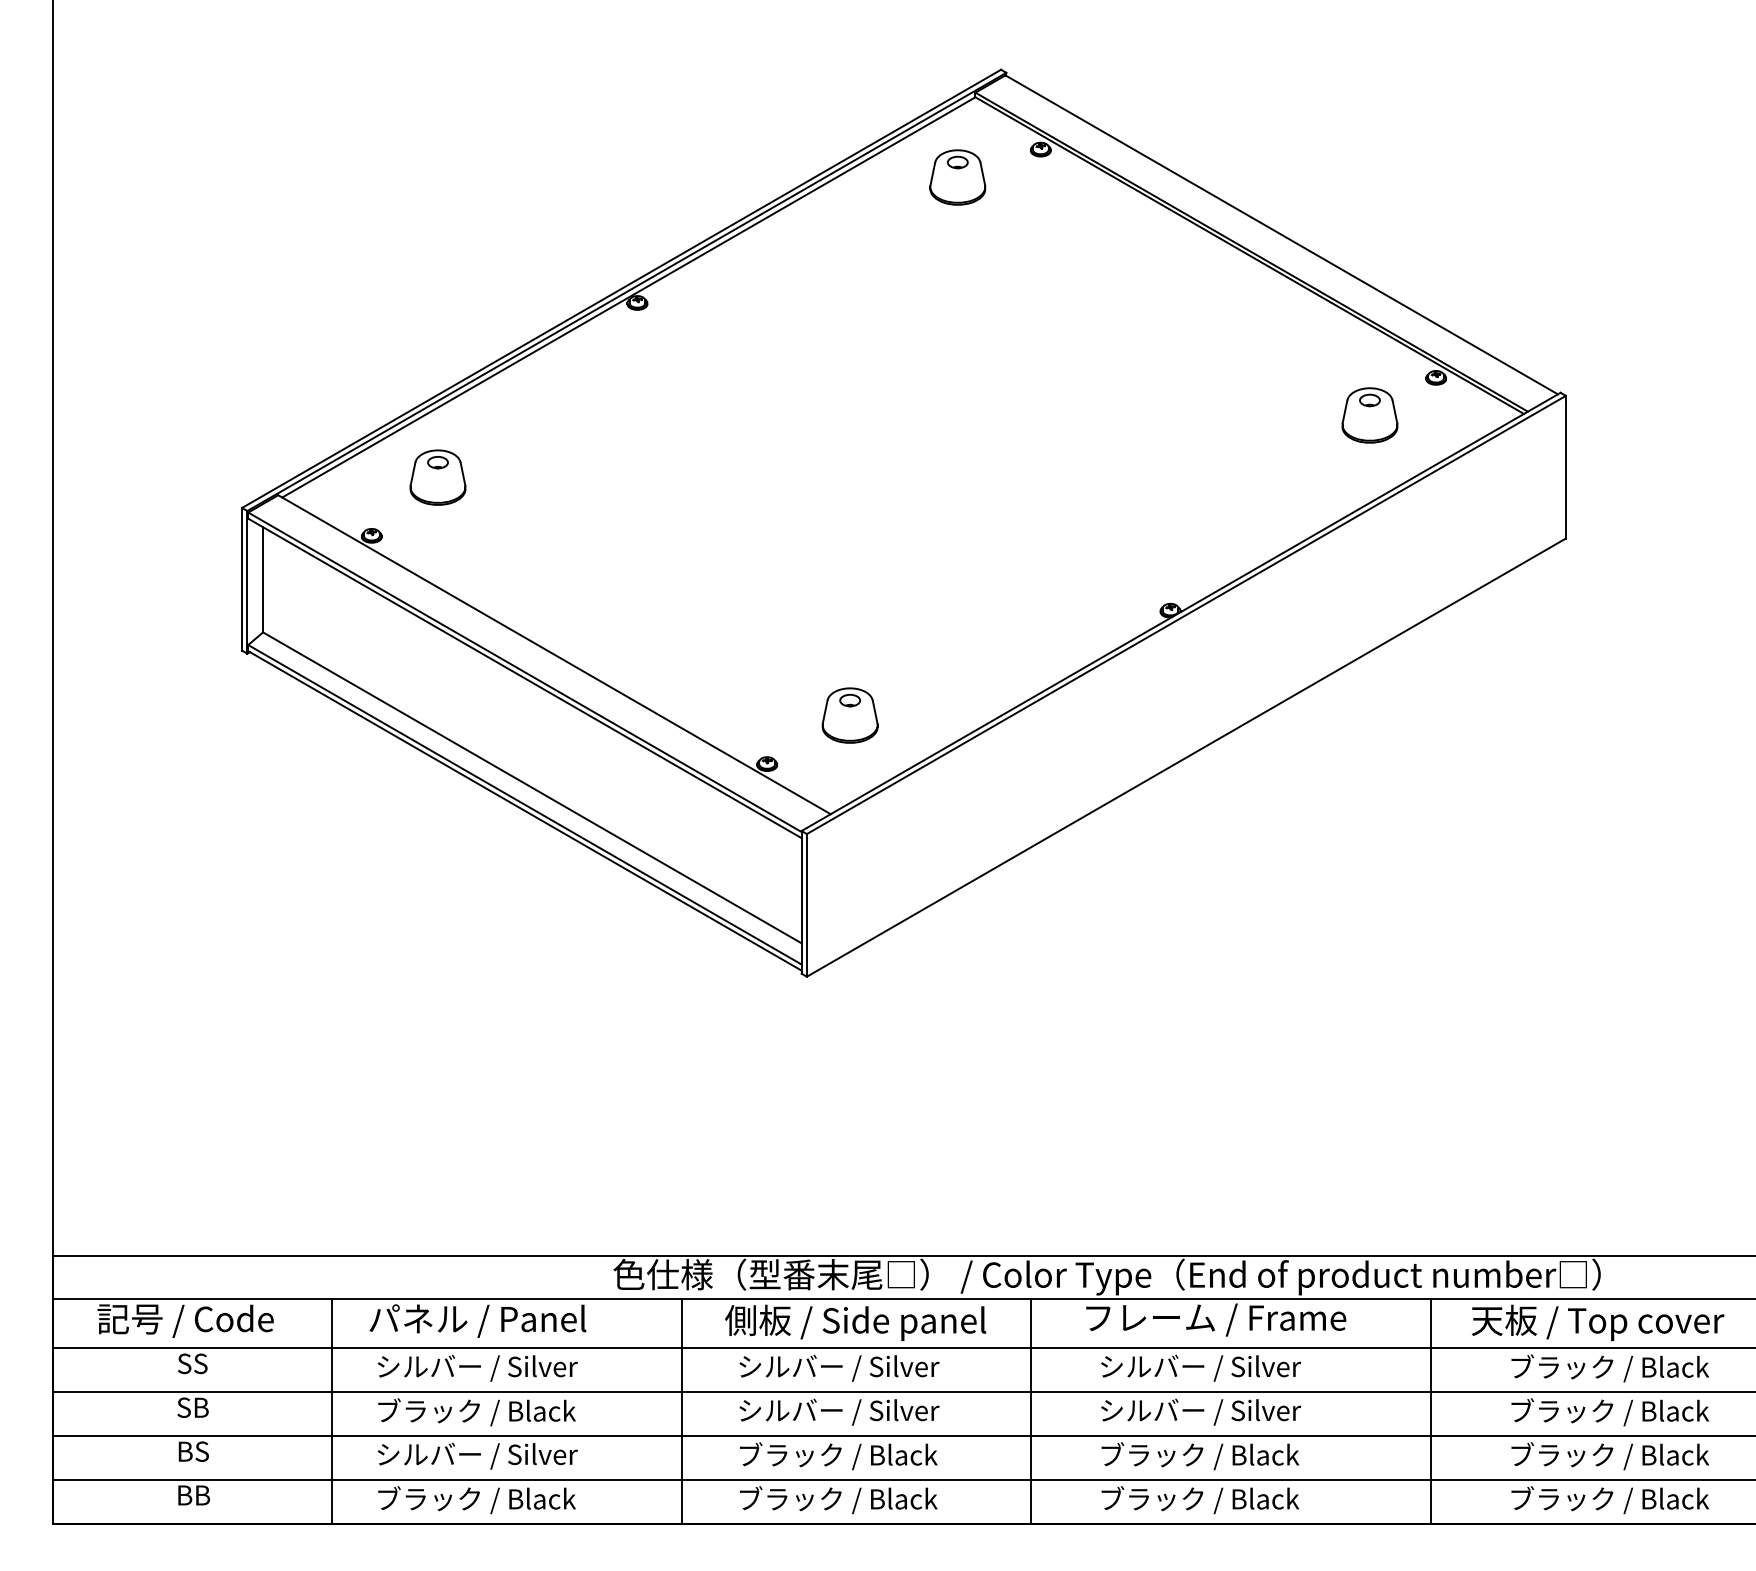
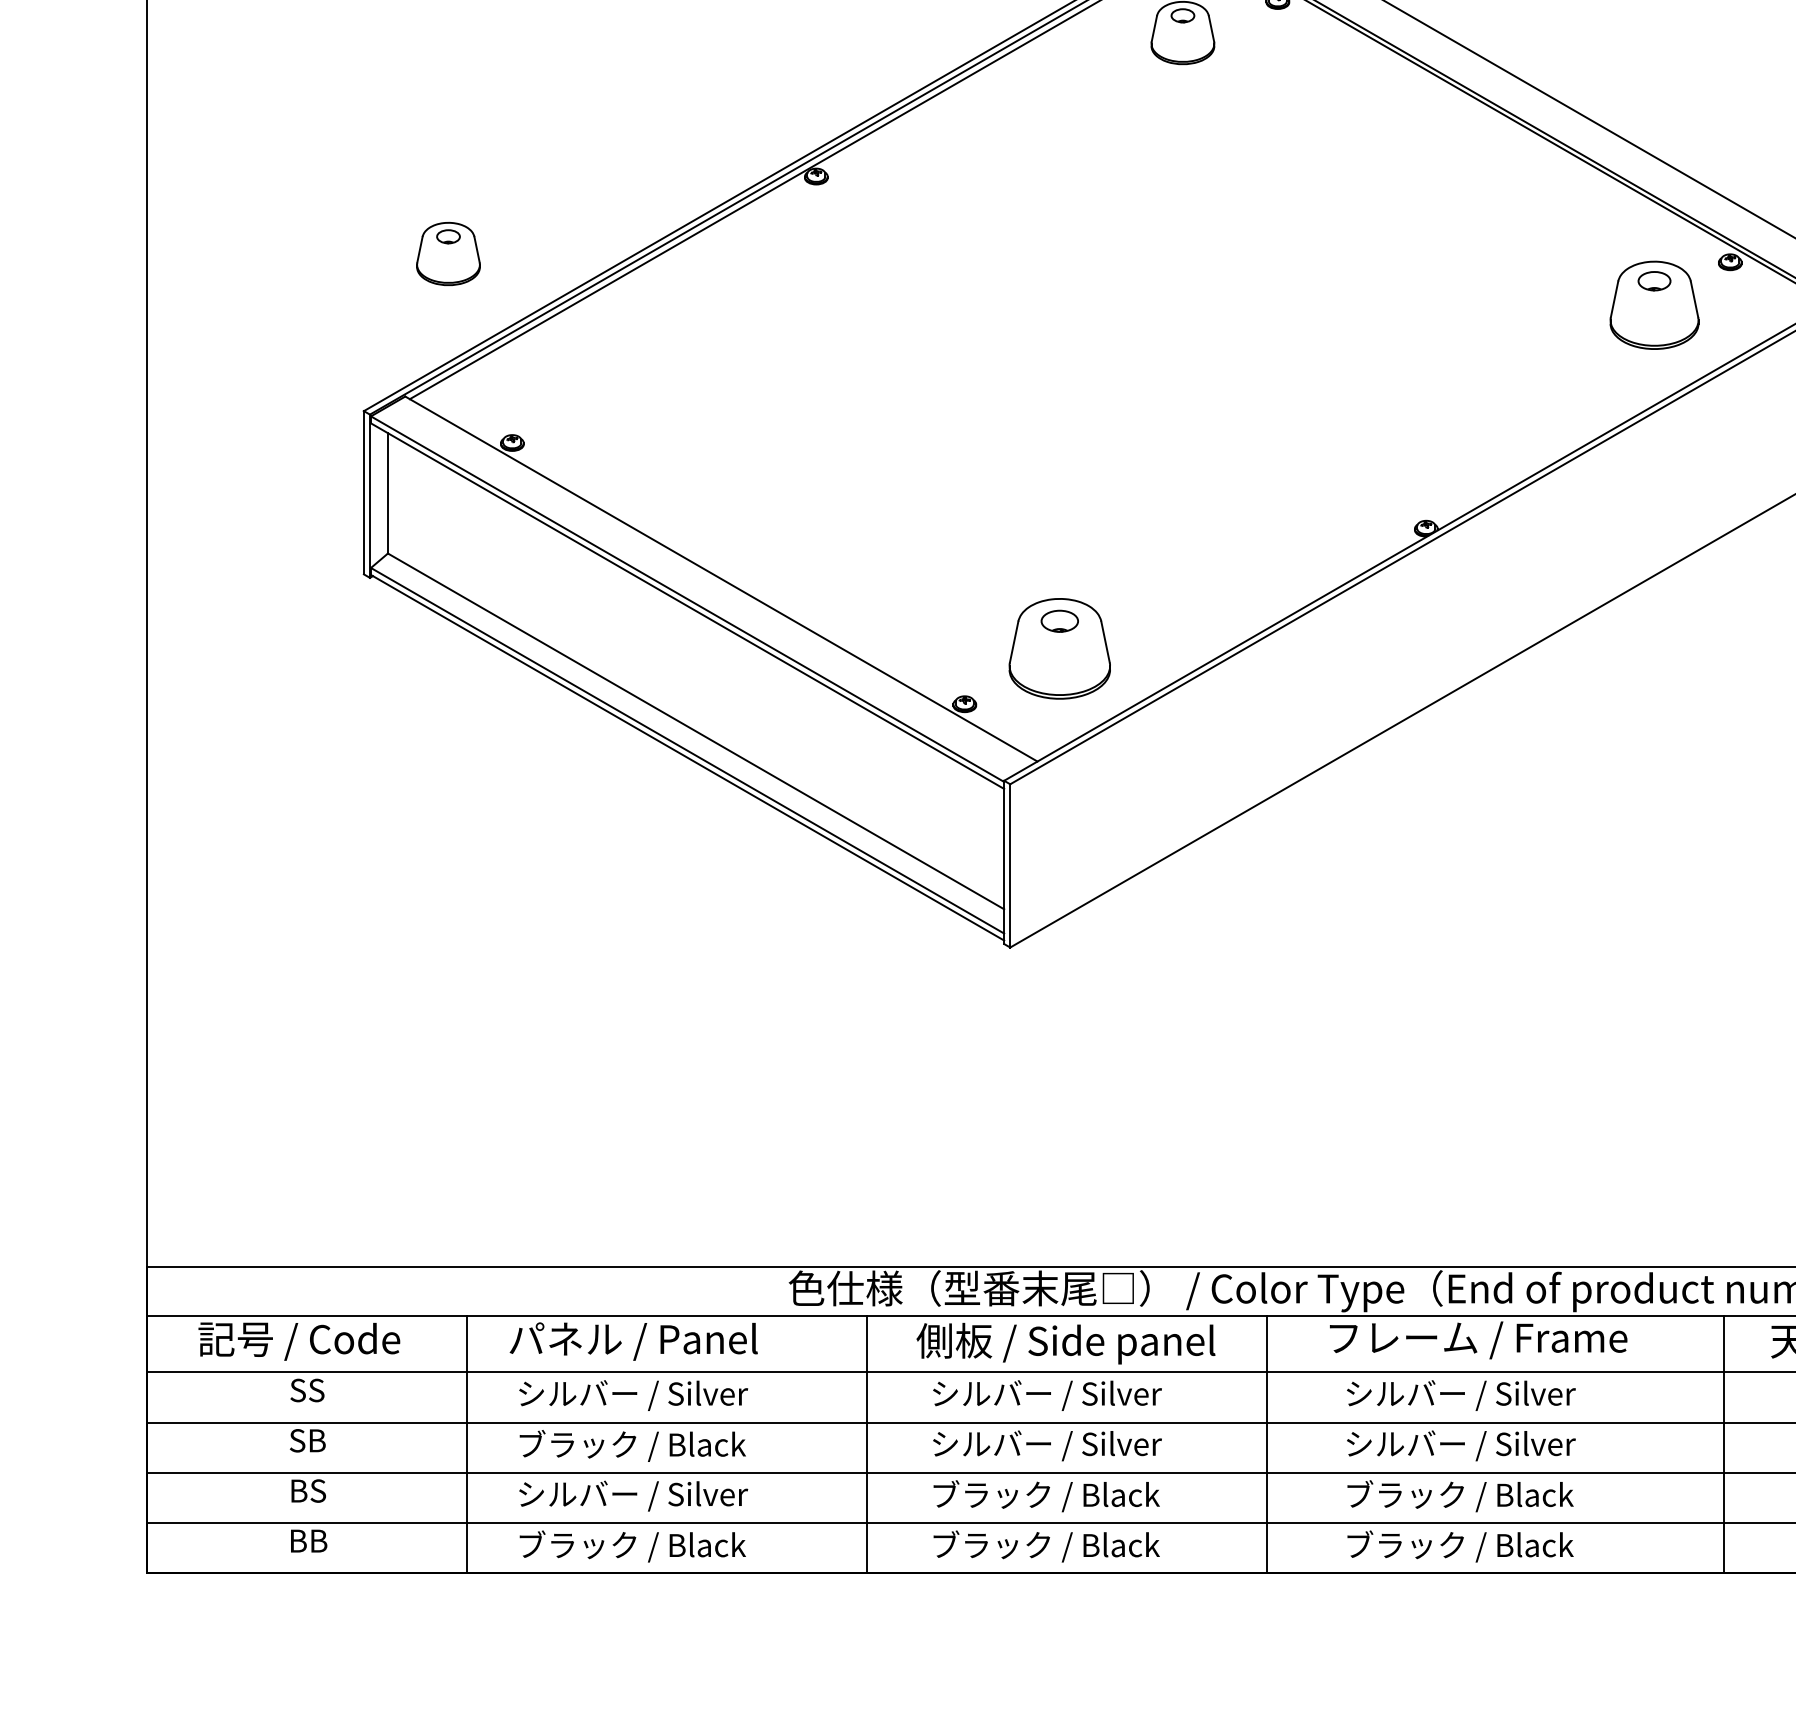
part: (1369, 415) -> (1654, 305), size x1.4
part: (437, 477) -> (447, 253), moved
part: (849, 715) -> (1058, 648), size x1.6

